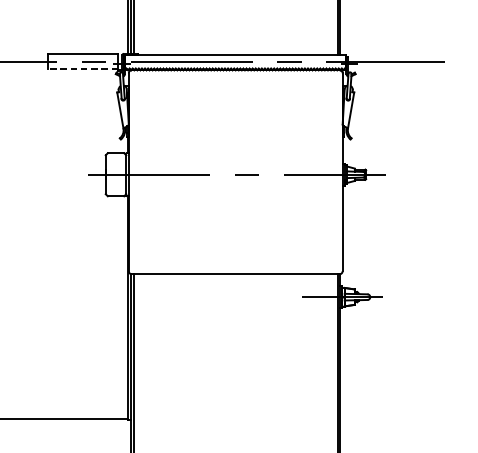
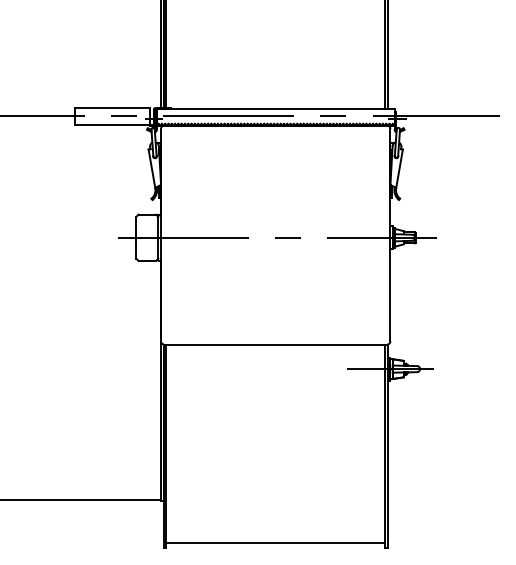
line: (82, 69) -> (111, 124), dashed -> solid

